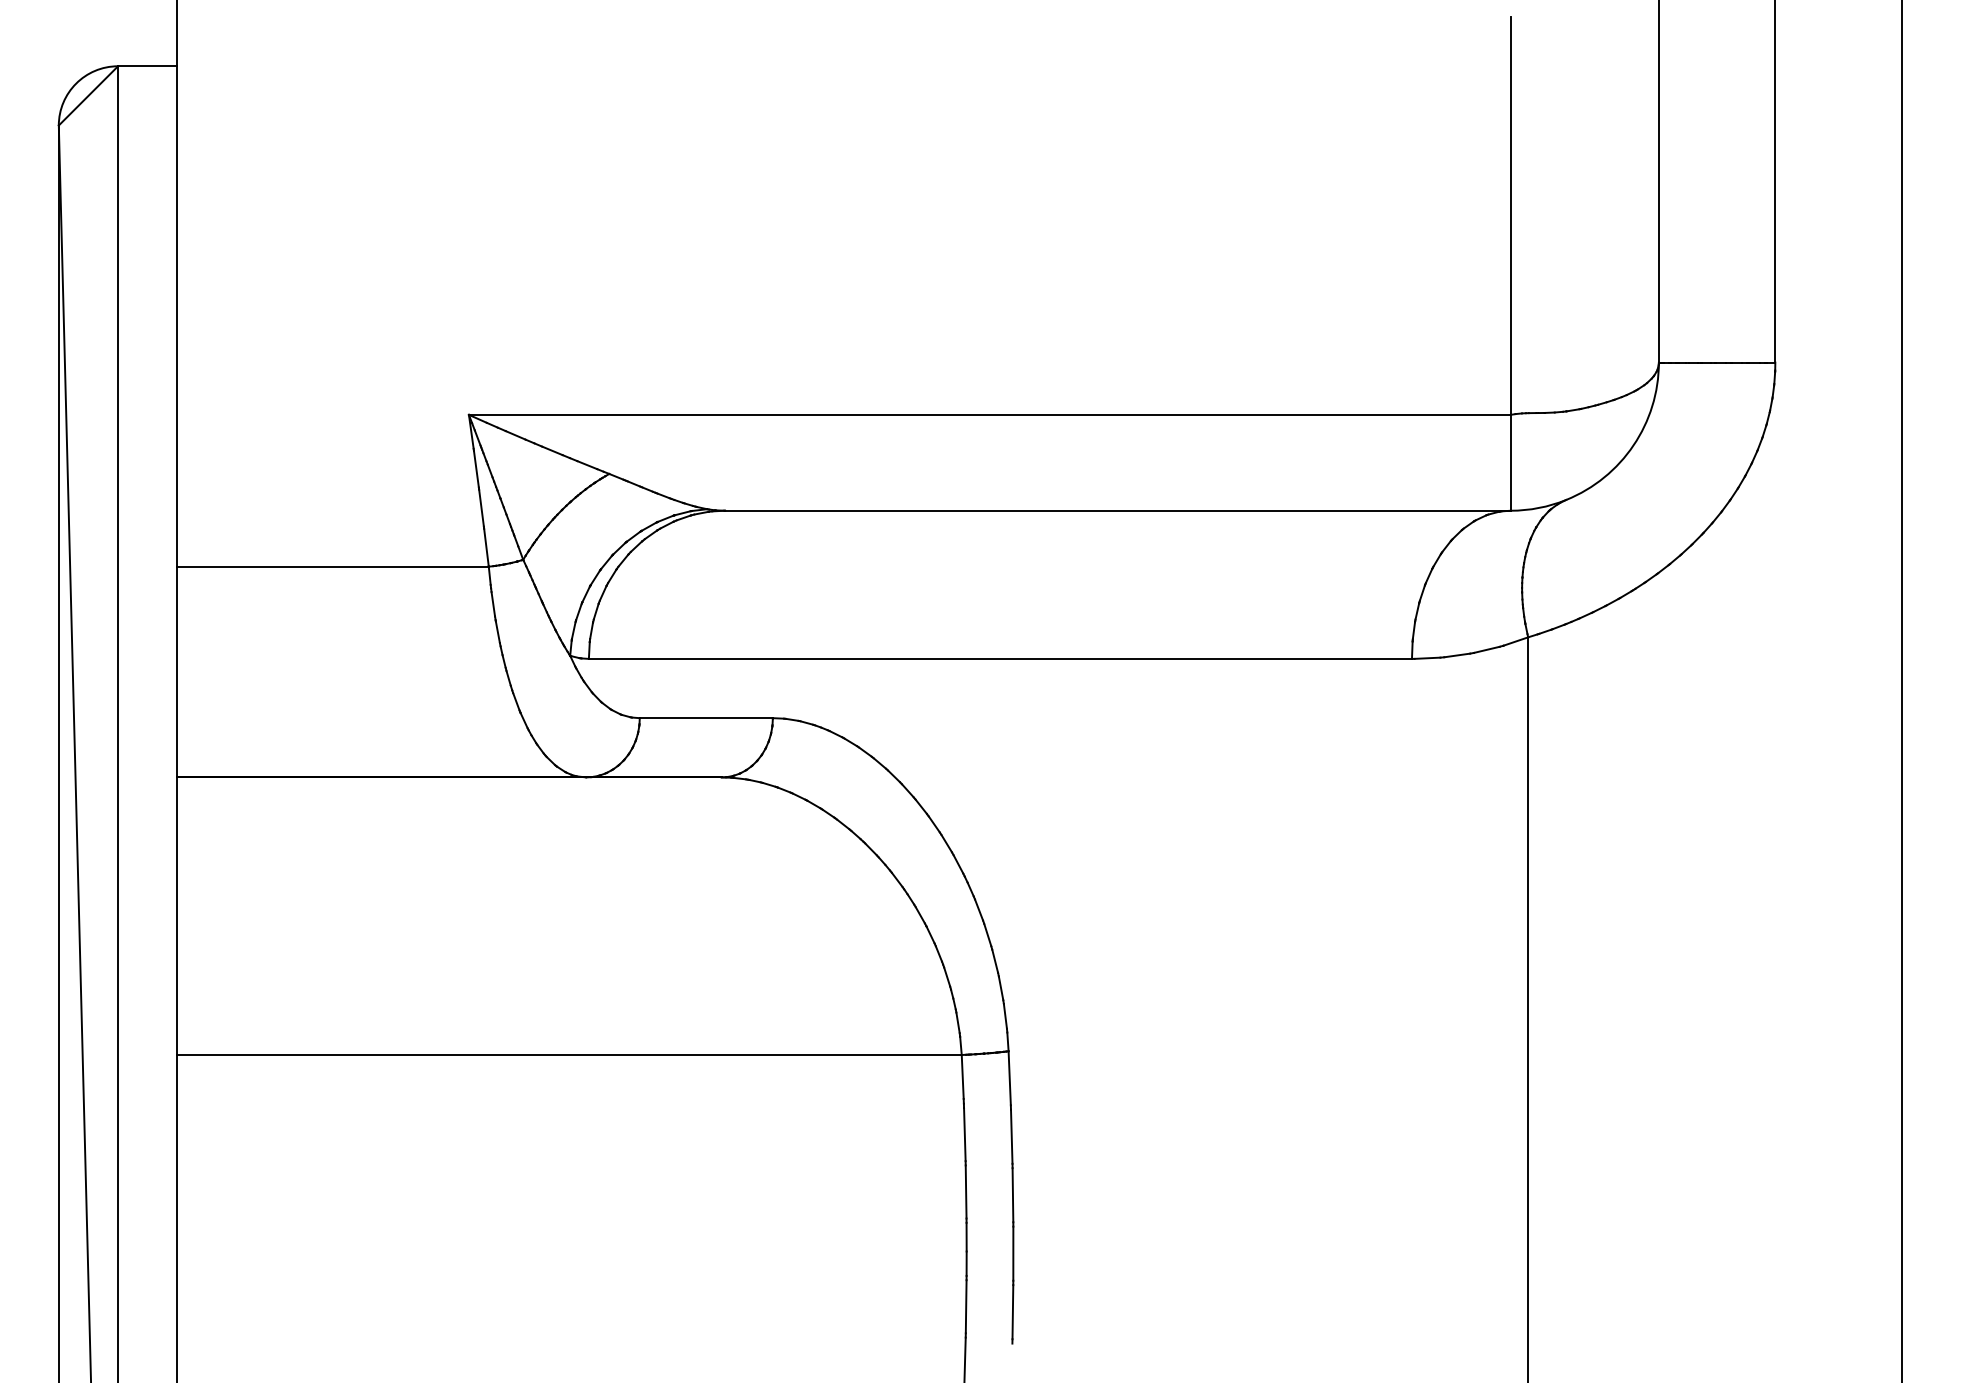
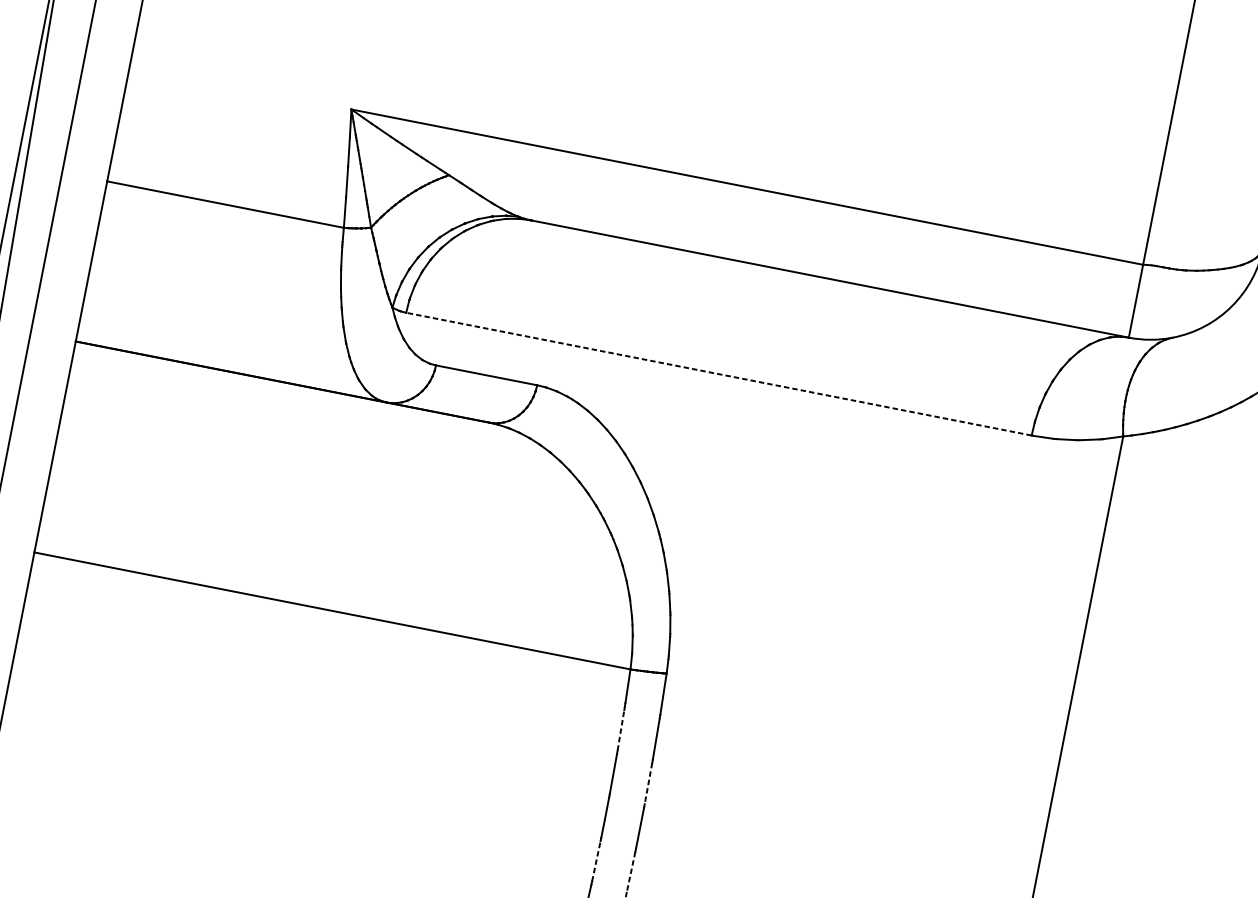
line: (1000, 658) -> (719, 373), solid -> dashed
line: (964, 1134) -> (620, 730), solid -> dashed
line: (1012, 1195) -> (648, 783), solid -> dashed
line: (966, 1306) -> (596, 861), solid -> dashed
line: (1012, 1312) -> (630, 872), solid -> dashed

